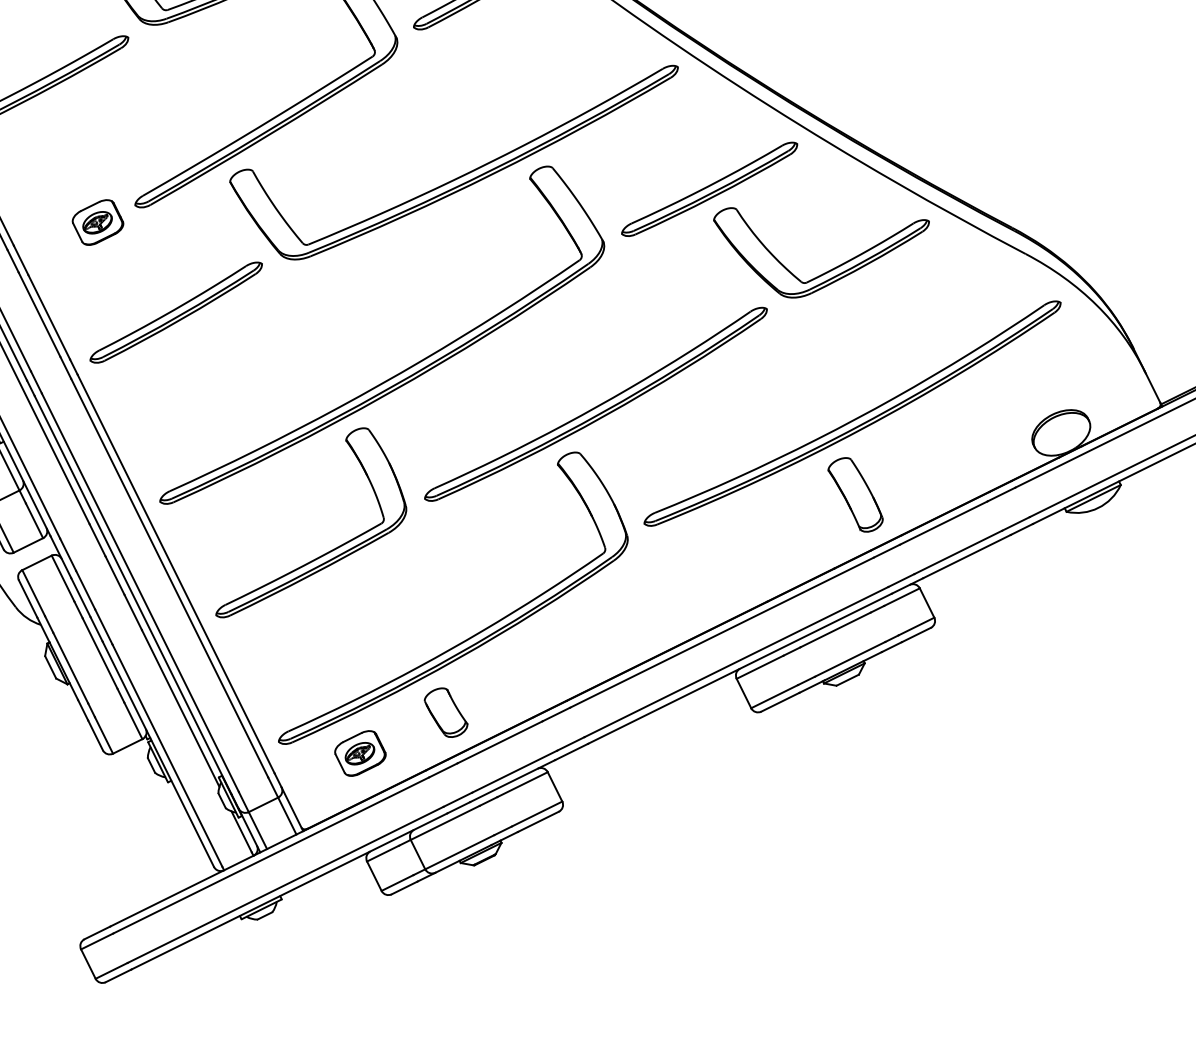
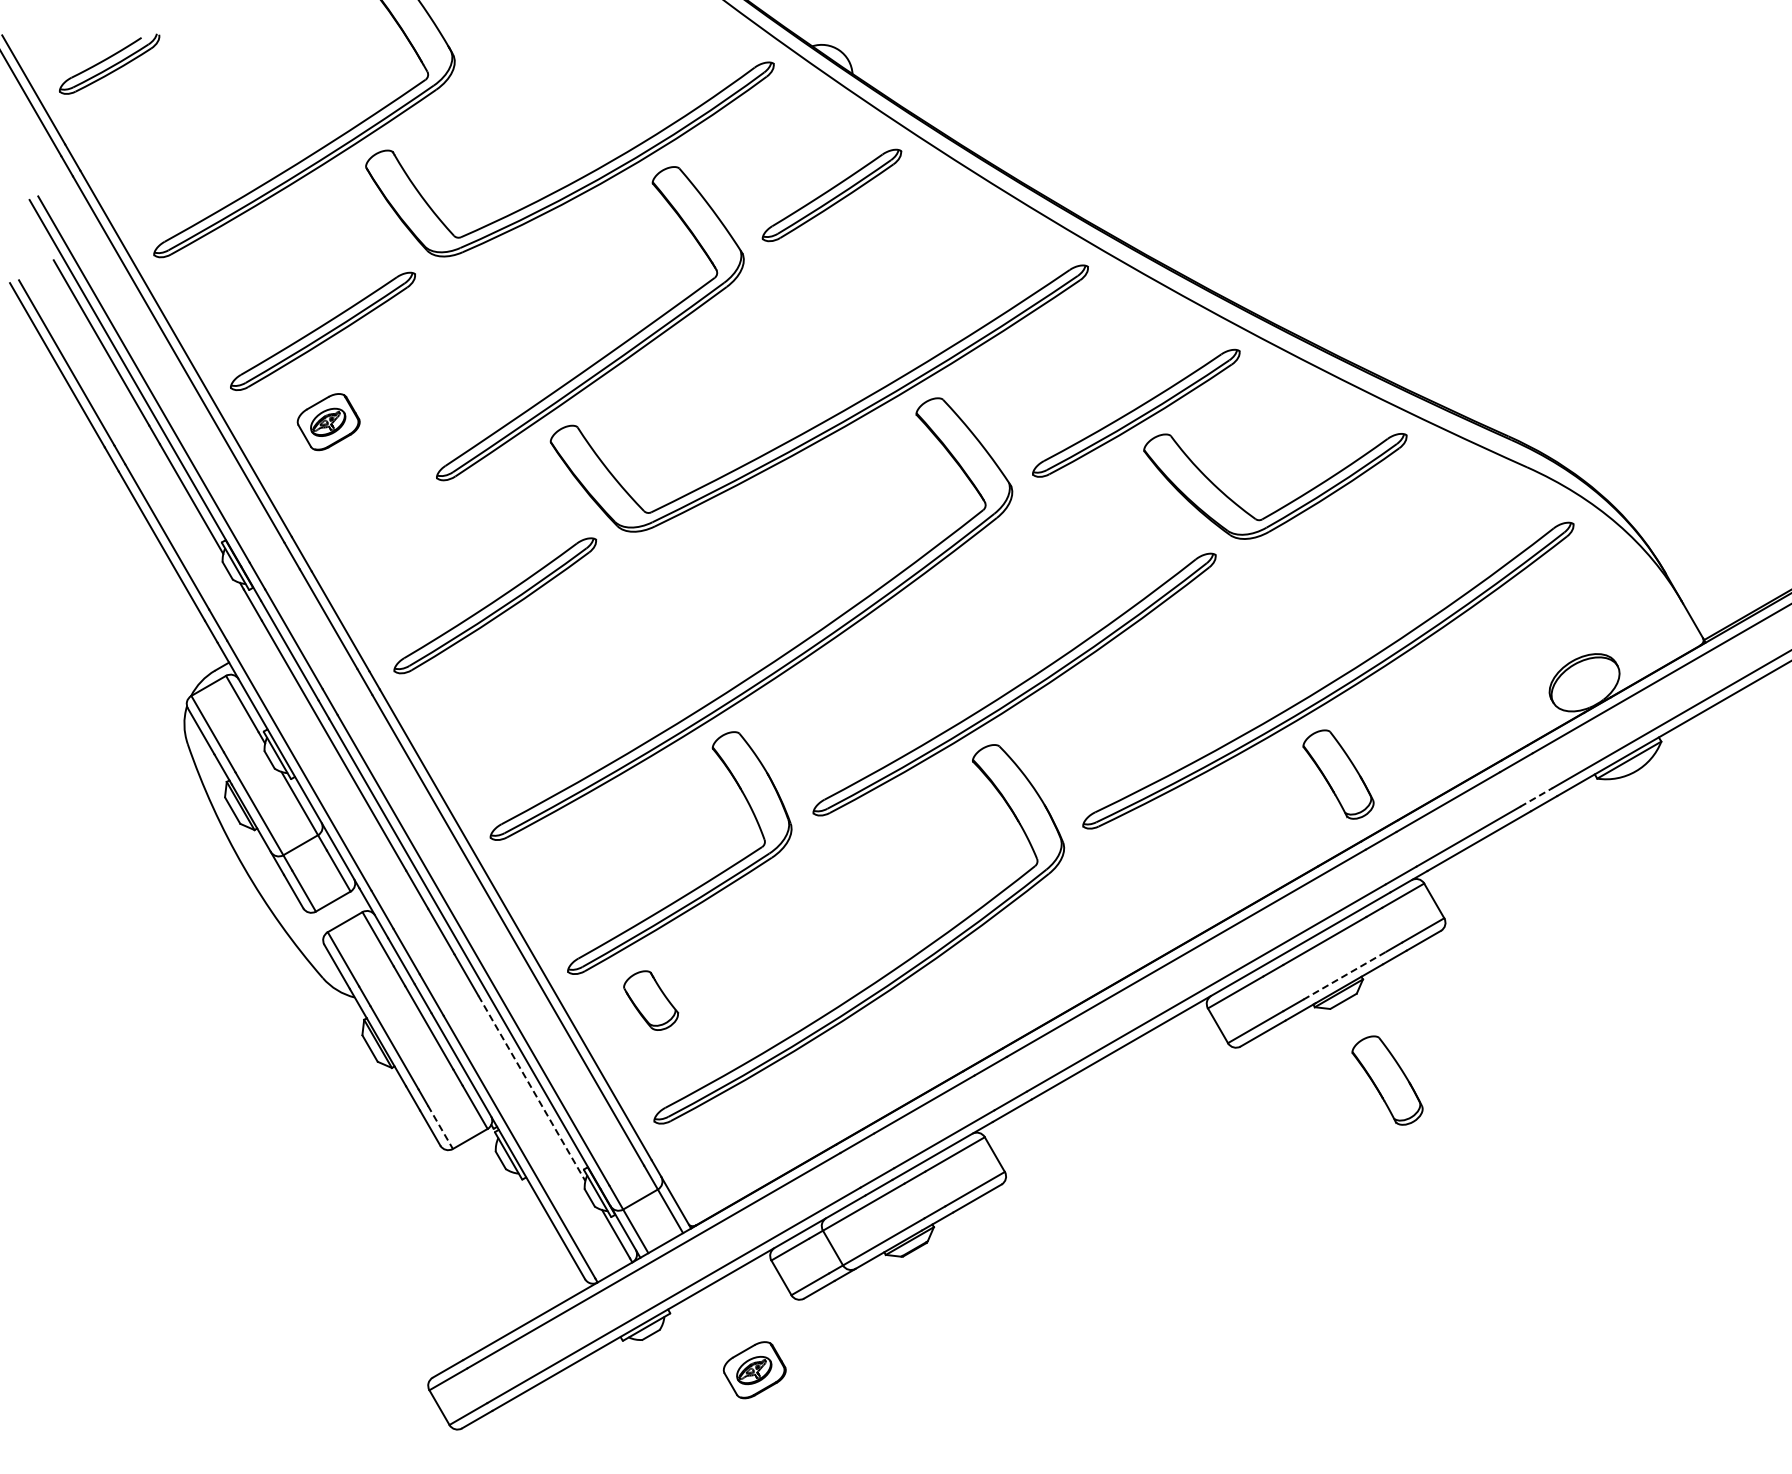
part: (97, 222) -> (328, 422), moved
line: (1015, 524) -> (1536, 797), solid -> dashed
line: (850, 659) -> (1345, 975), solid -> dashed
line: (180, 708) -> (531, 1088), solid -> dashed
part: (446, 712) -> (651, 1000), moved
line: (104, 735) -> (440, 1127), solid -> dashed
part: (879, 747) -> (1387, 1080), added
part: (360, 753) -> (754, 1370), moved

